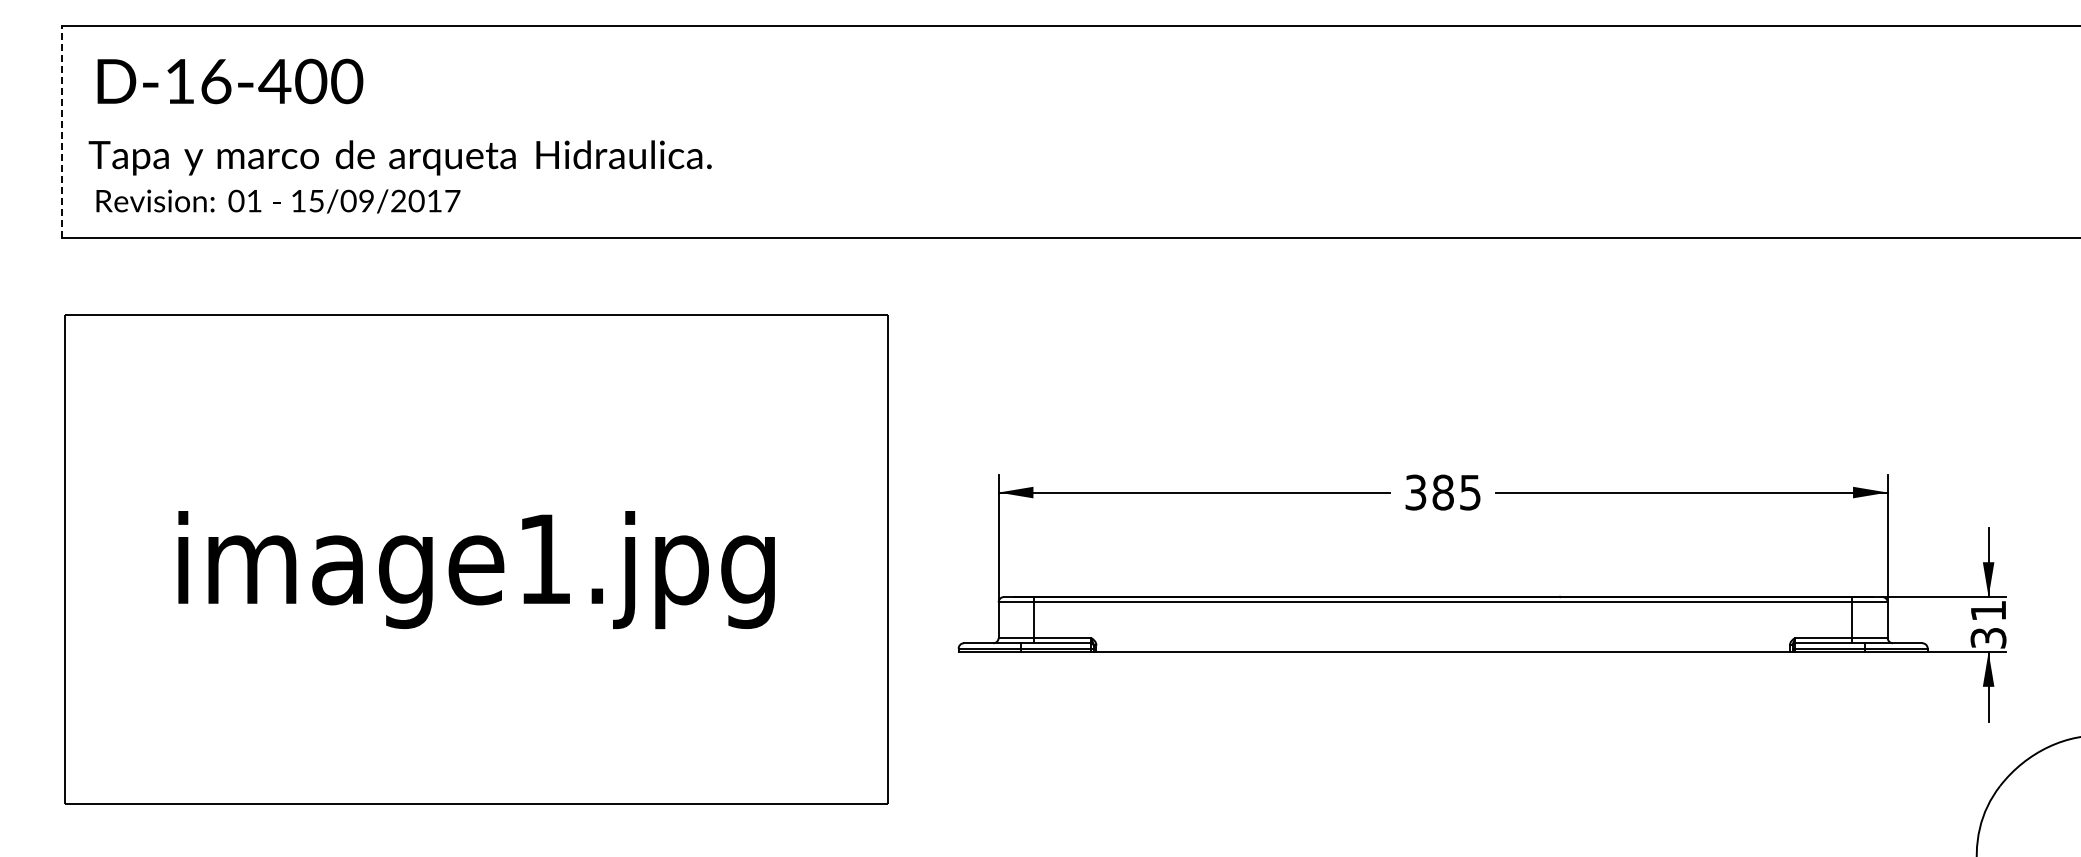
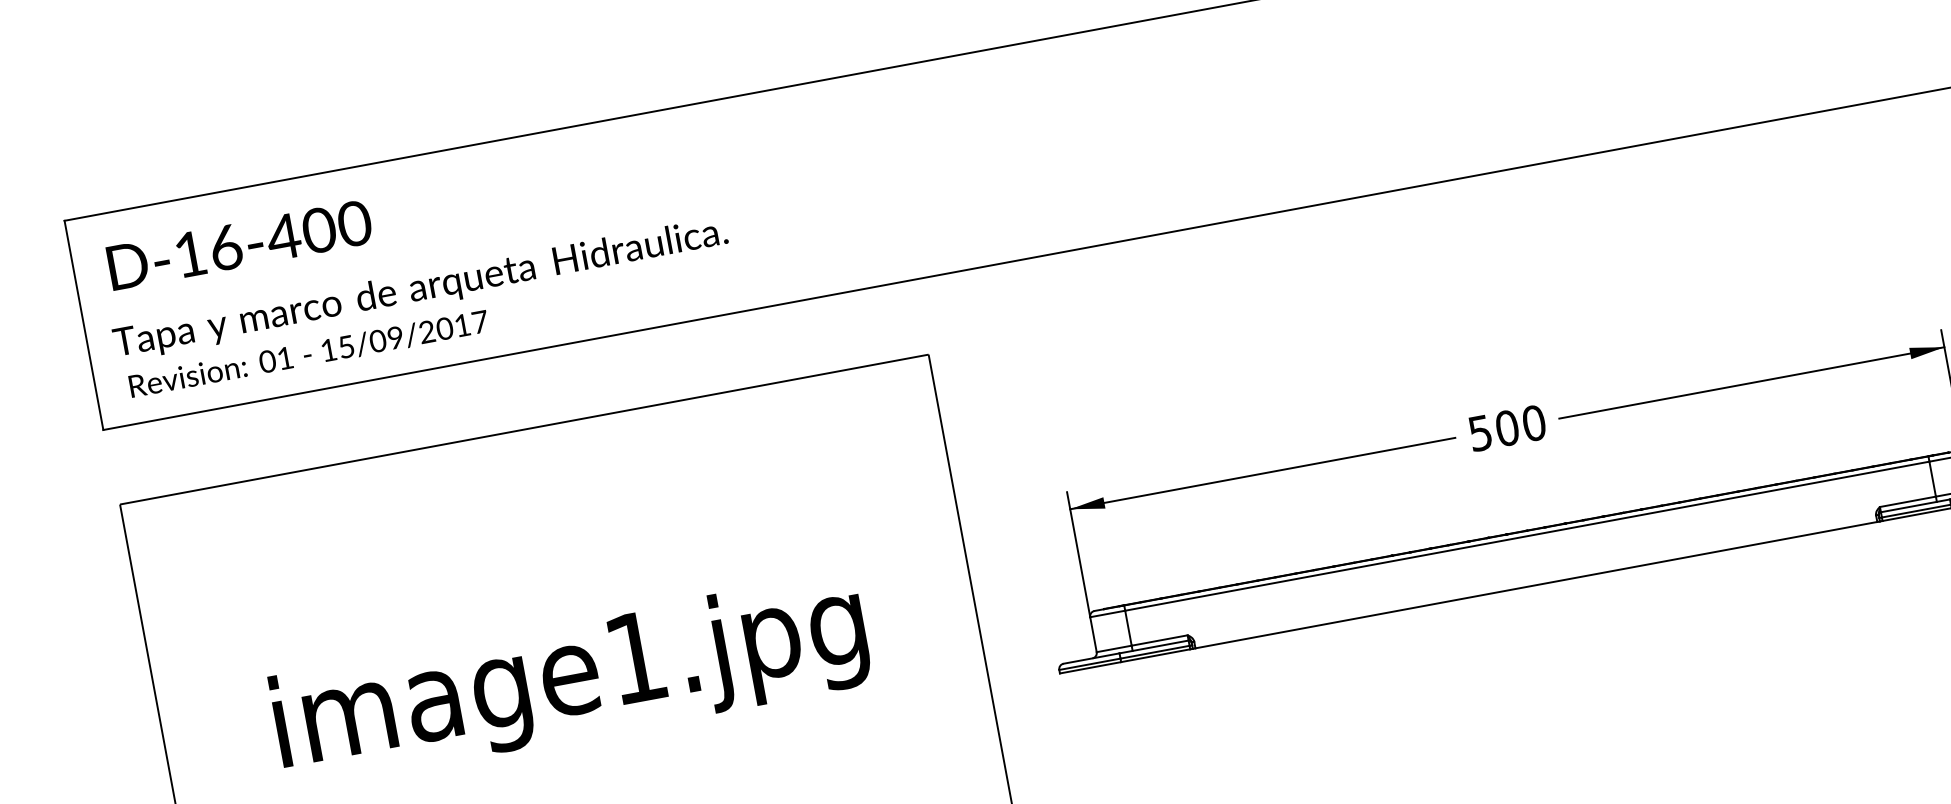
line: (62, 131) -> (83, 324), dashed -> solid
text: (1443, 492) -> (1507, 428), 385 -> 500

